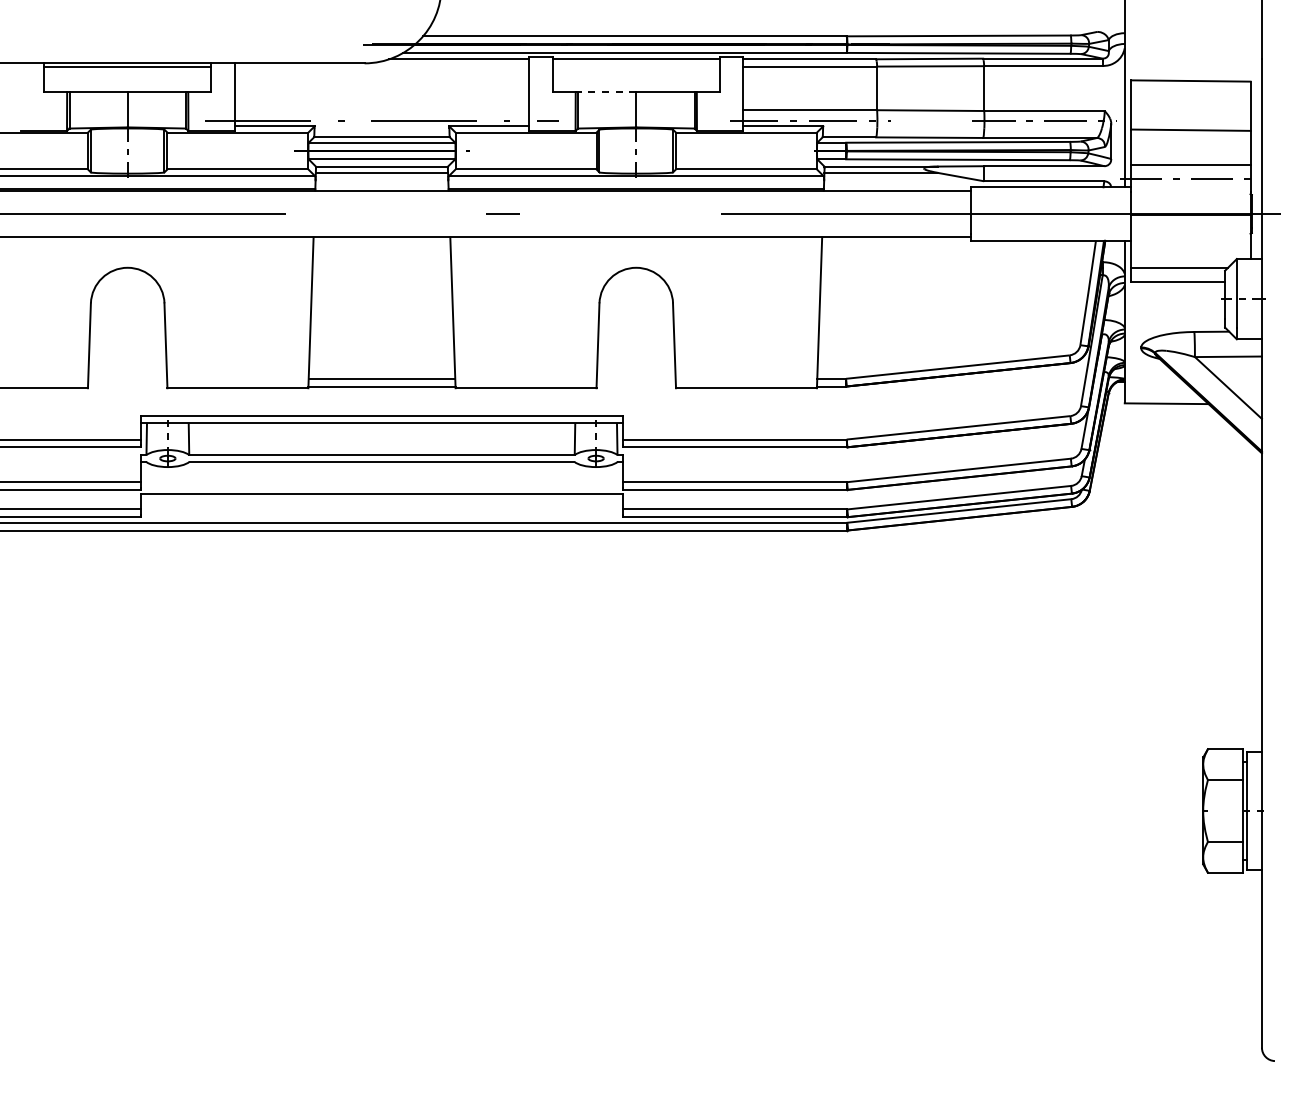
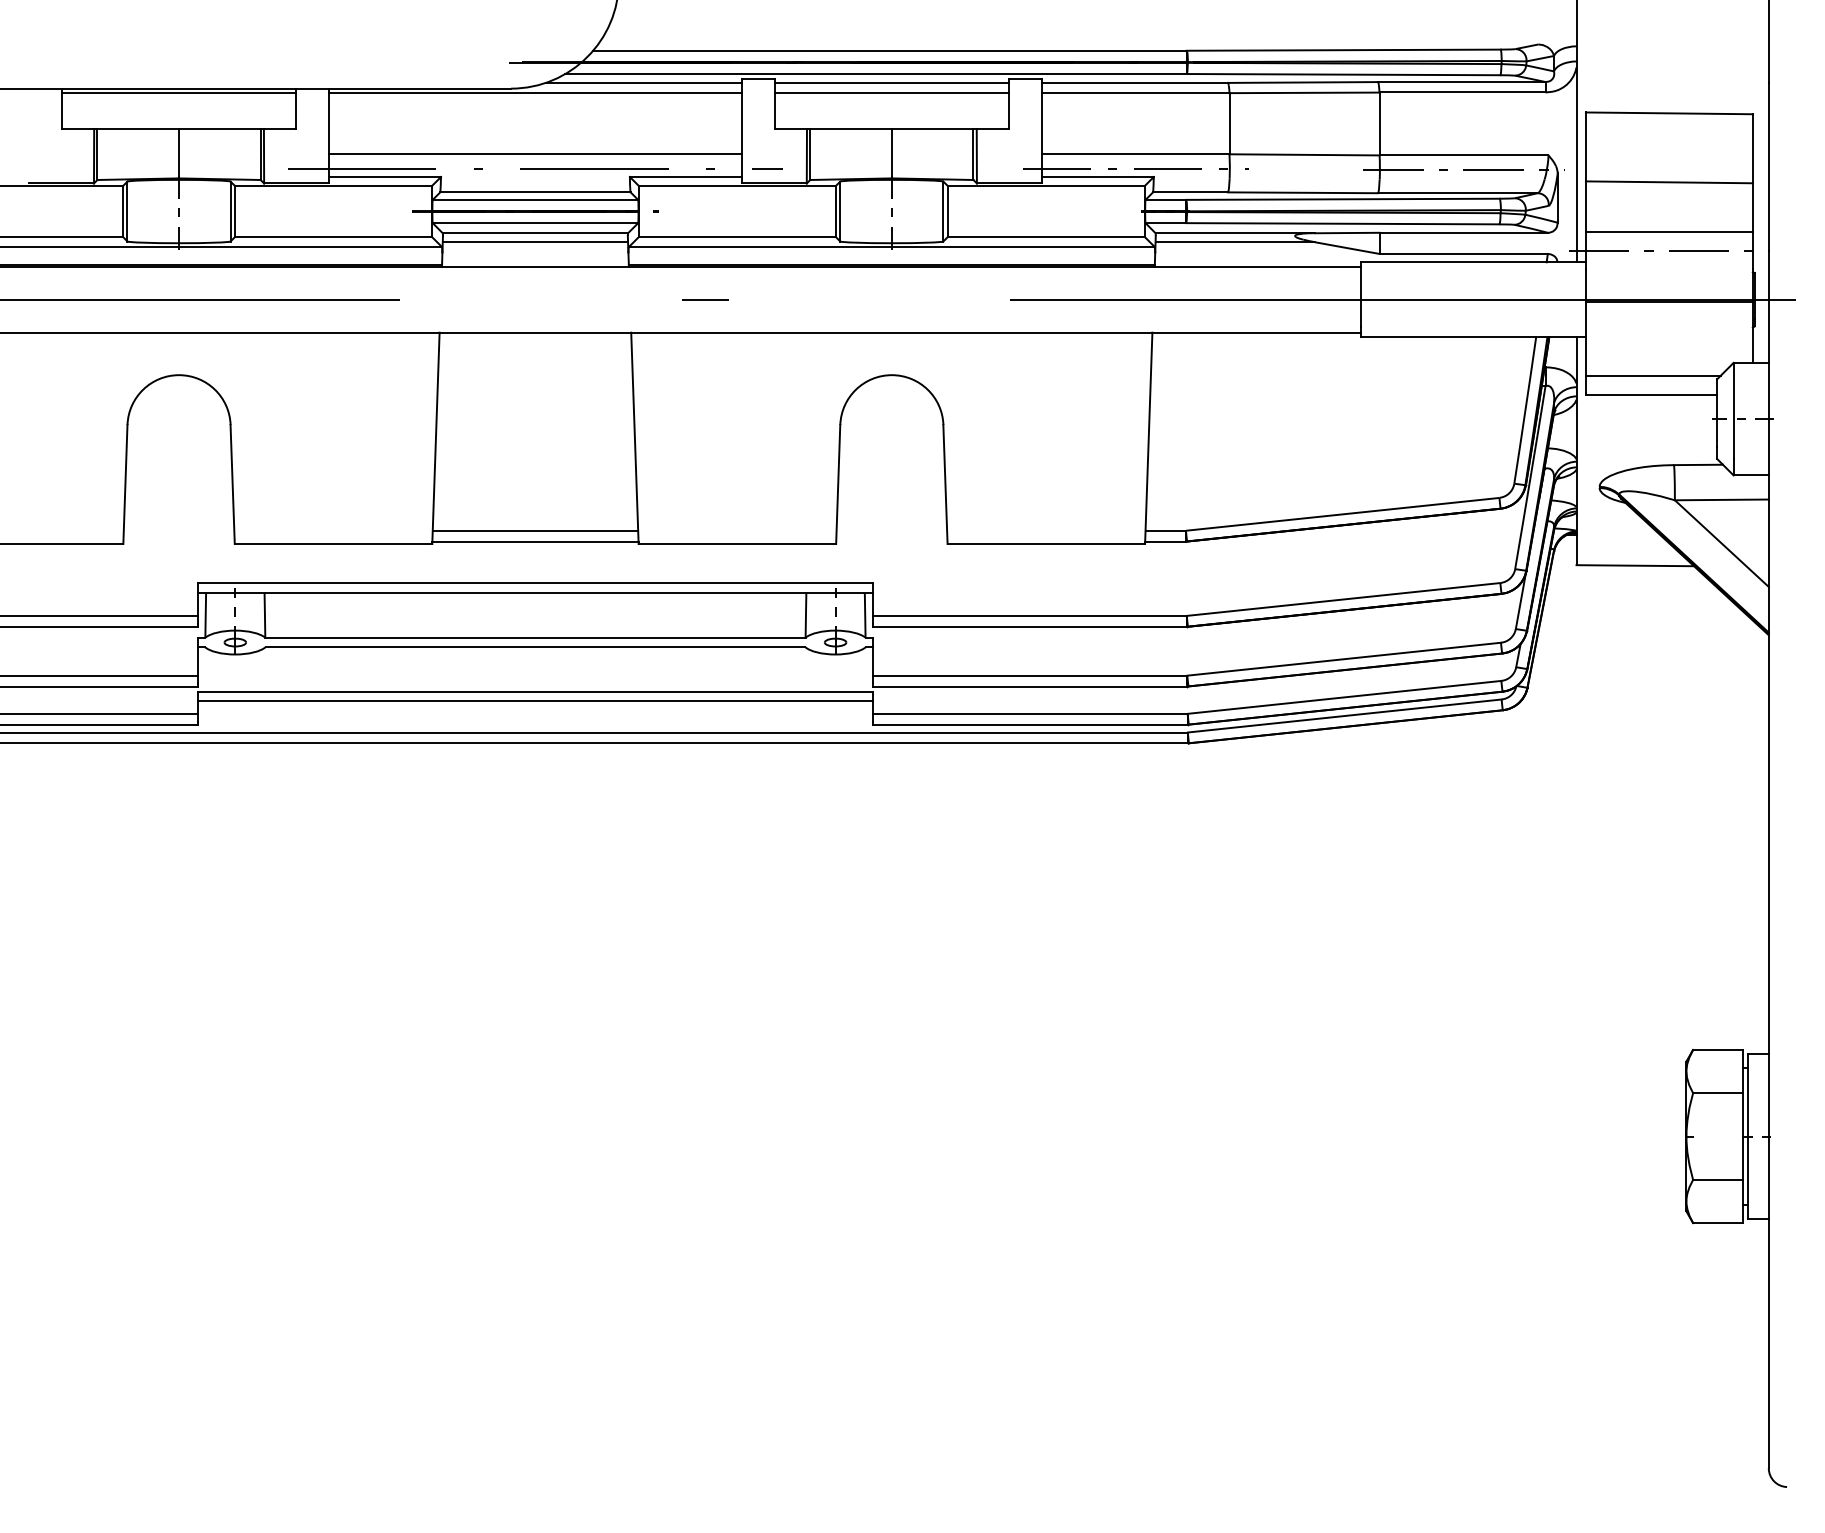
line: (381, 66) -> (534, 93), added
line: (635, 66) -> (890, 93), added
line: (606, 92) -> (850, 129), dashed -> solid
line: (381, 110) -> (534, 154), added
line: (381, 500) -> (534, 701), added

